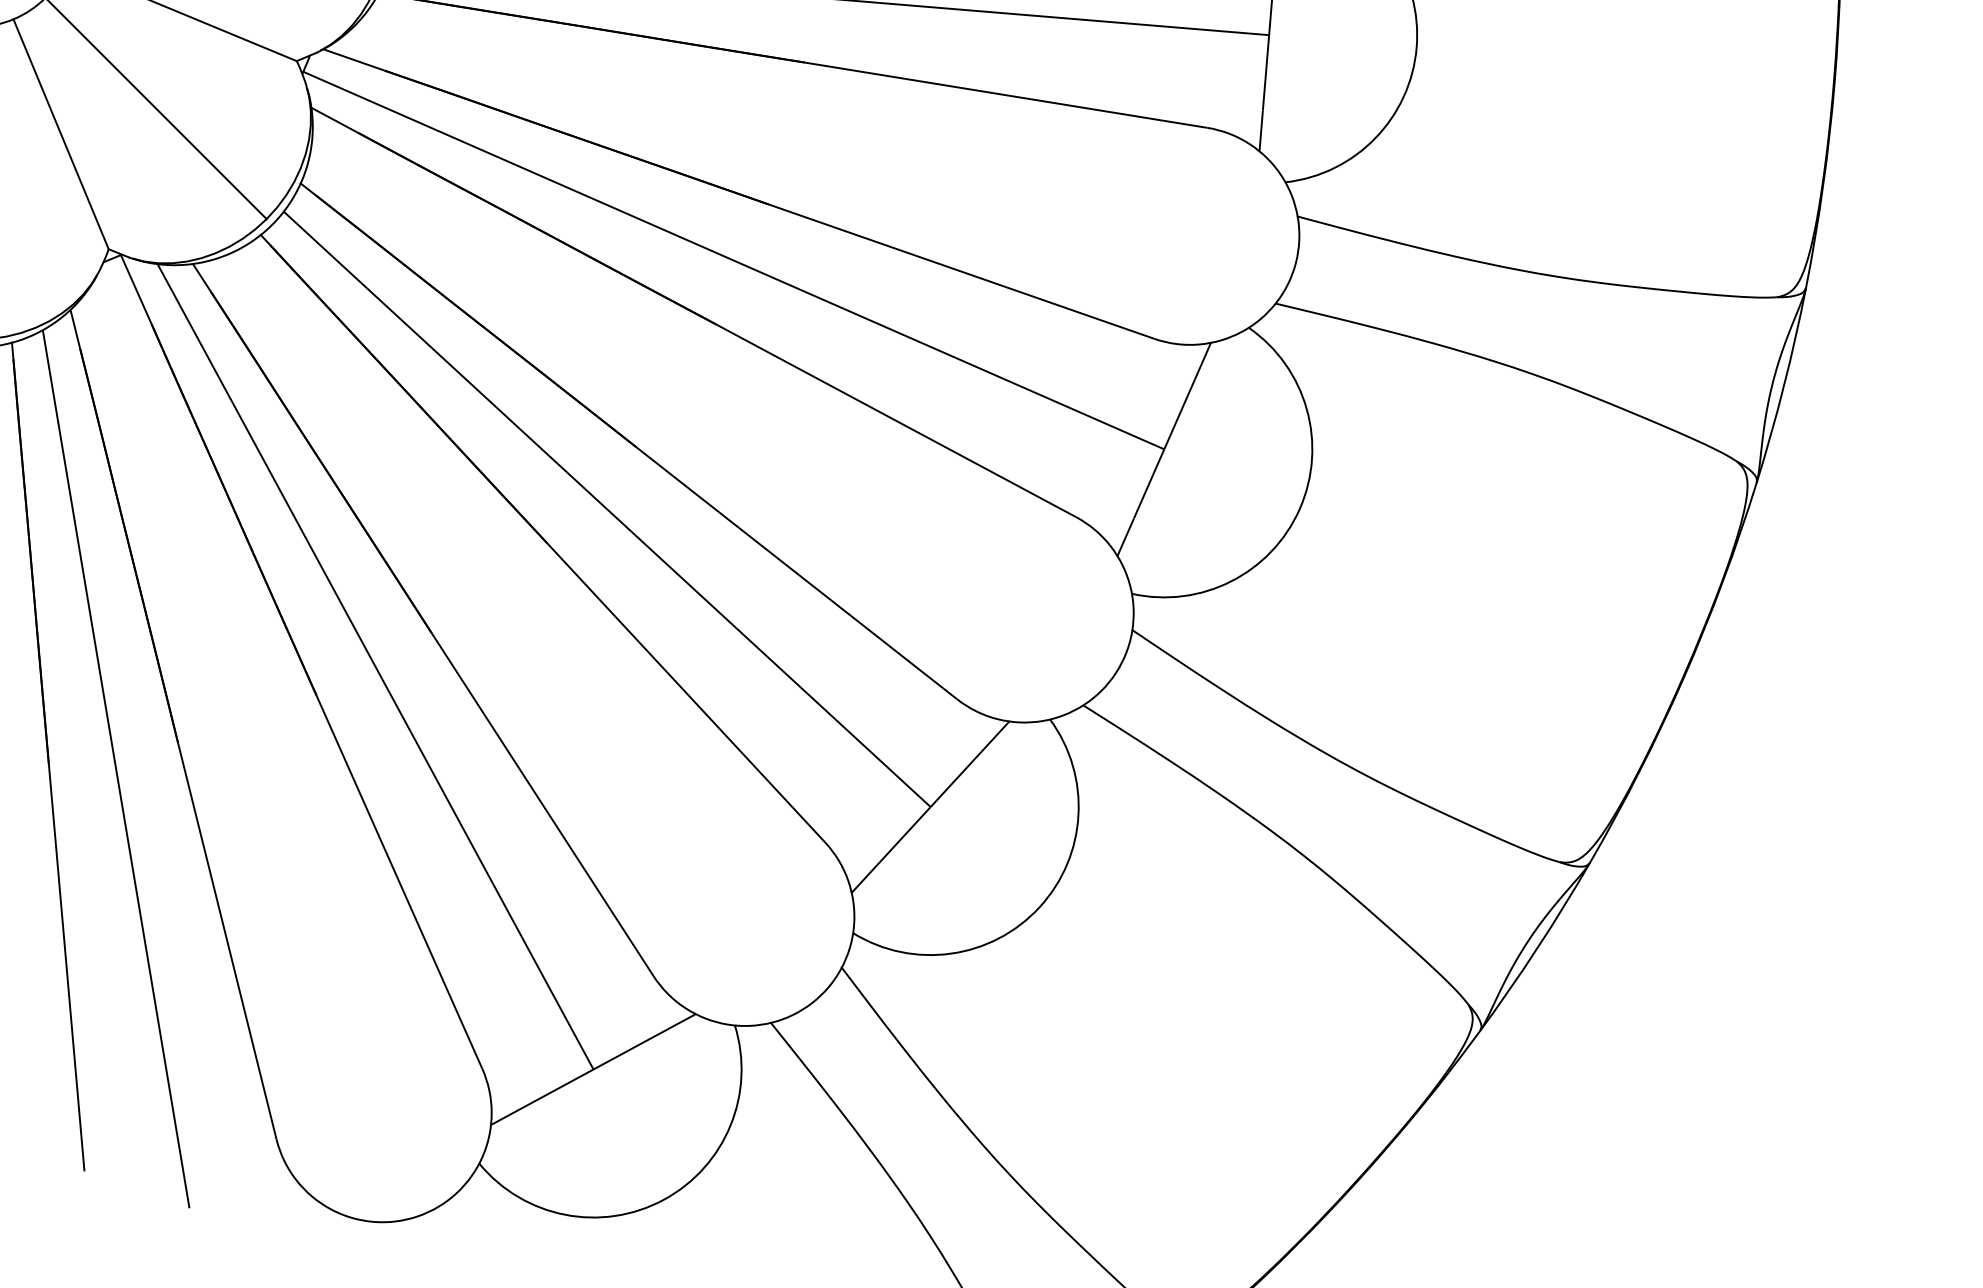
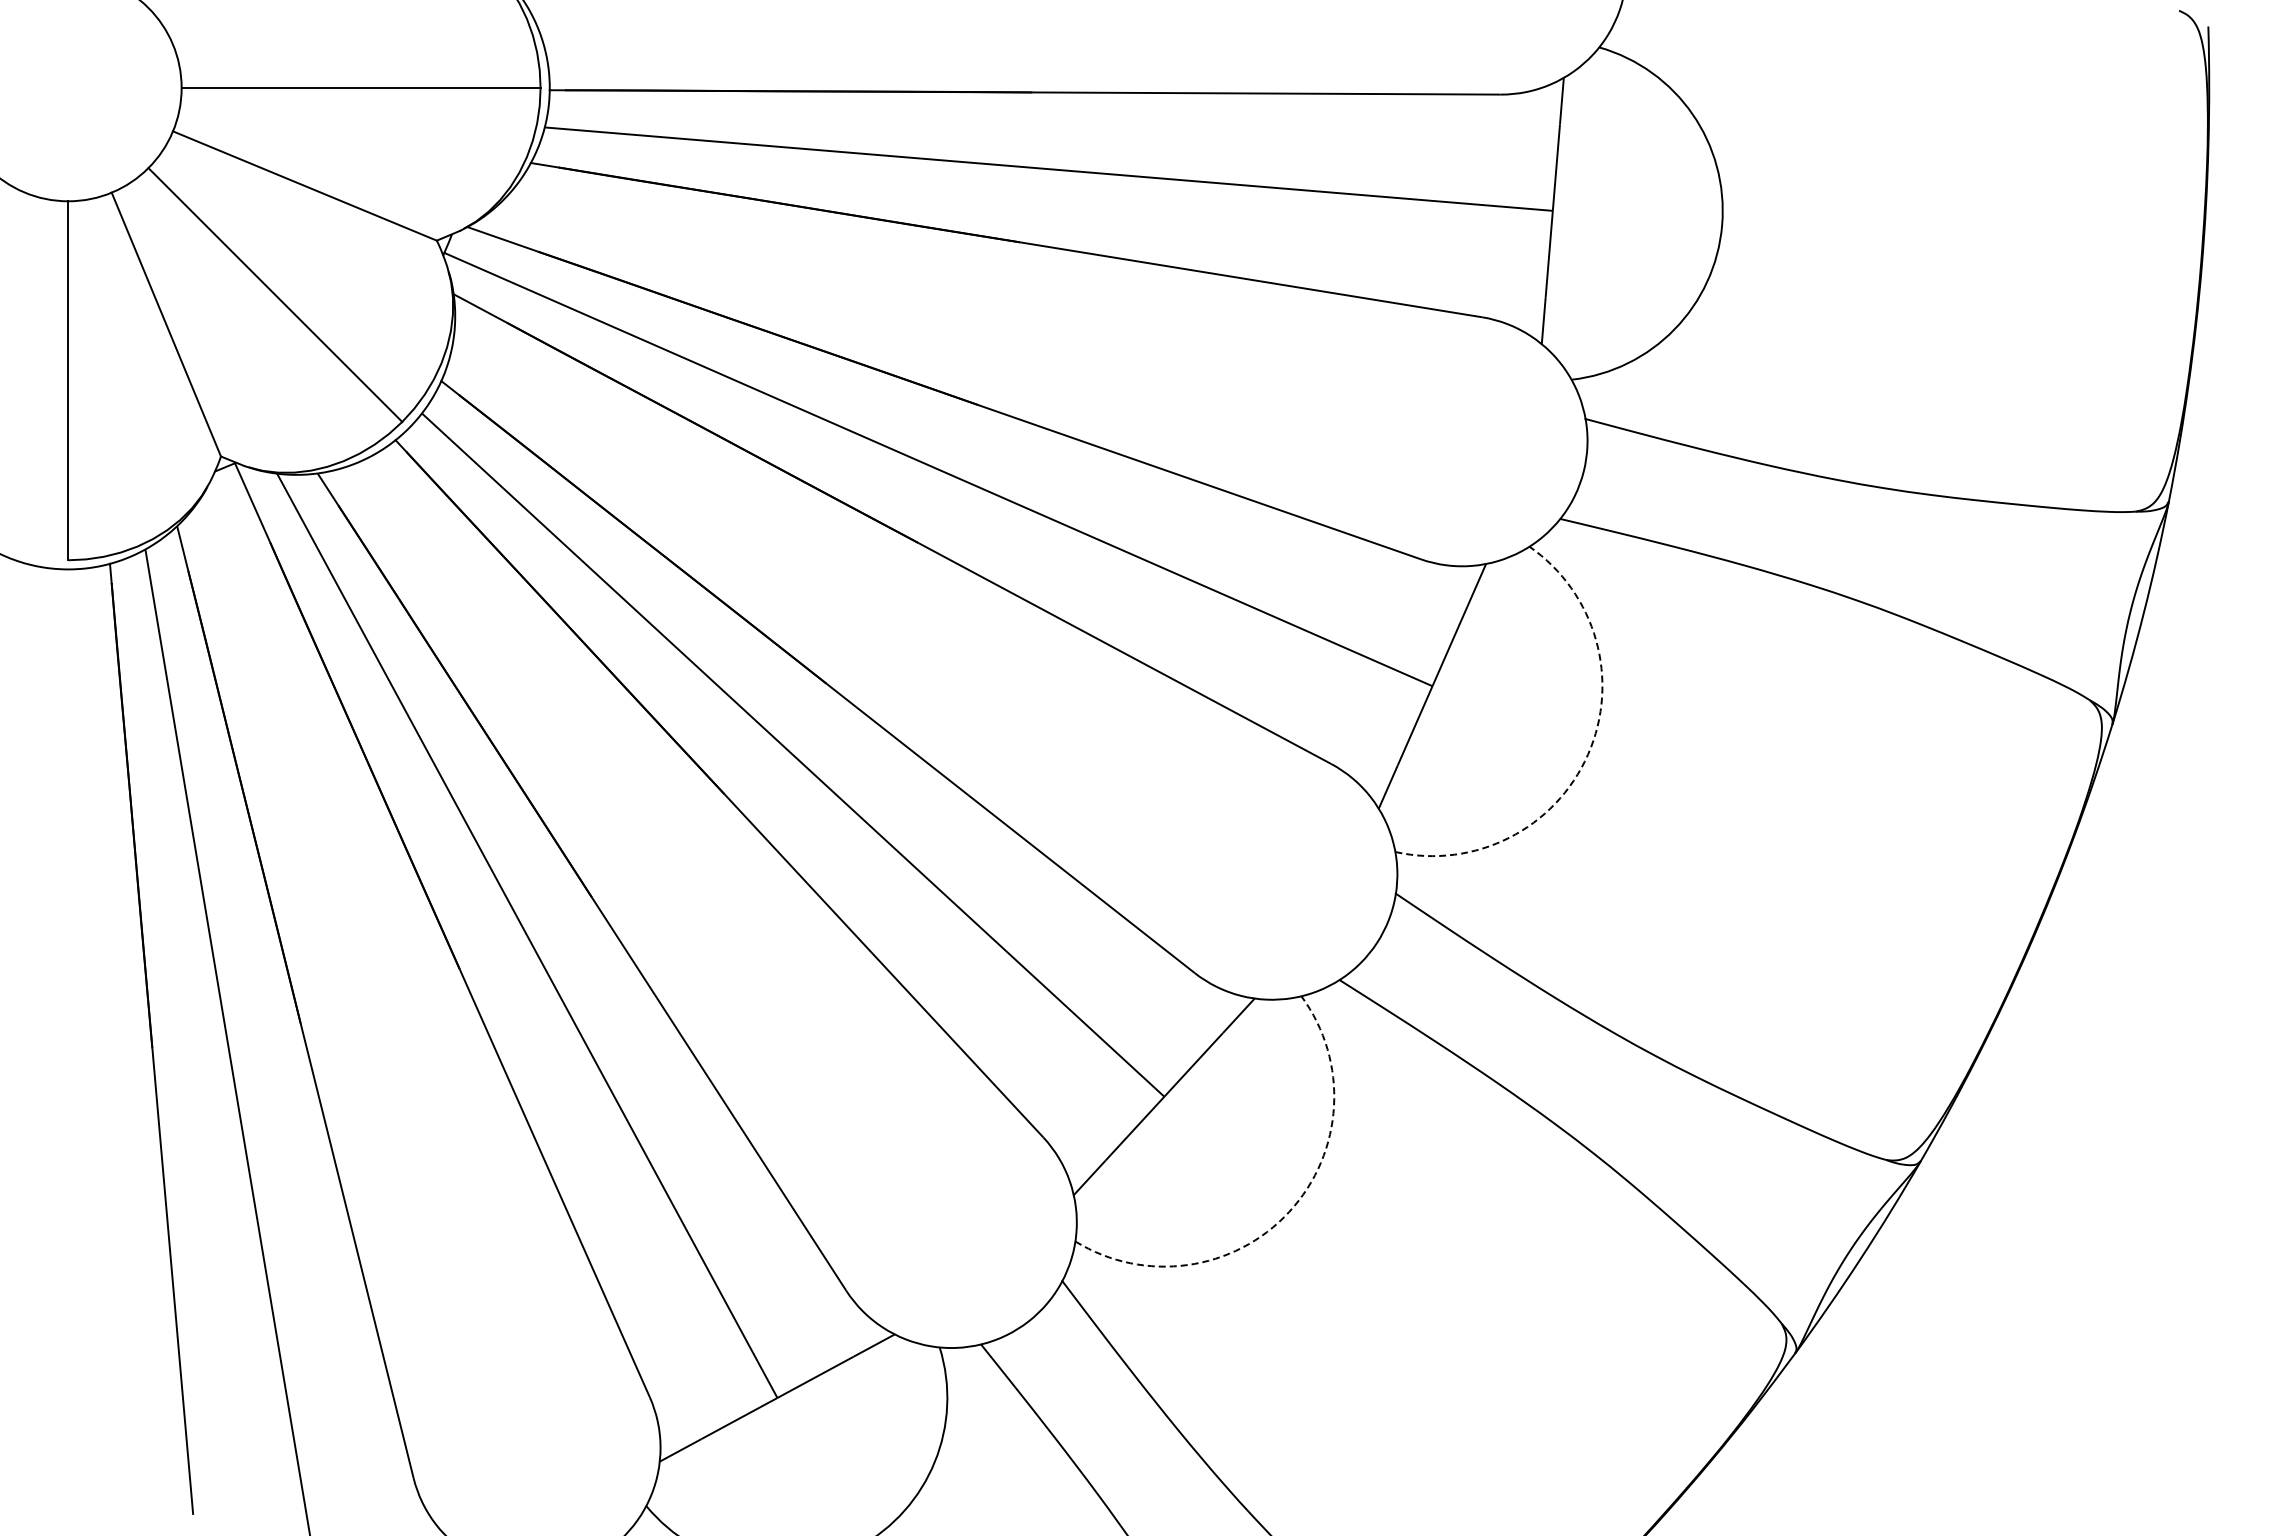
arc: (1300, 508) -> (1588, 754), solid -> dashed
arc: (1039, 907) -> (1289, 1211), solid -> dashed

